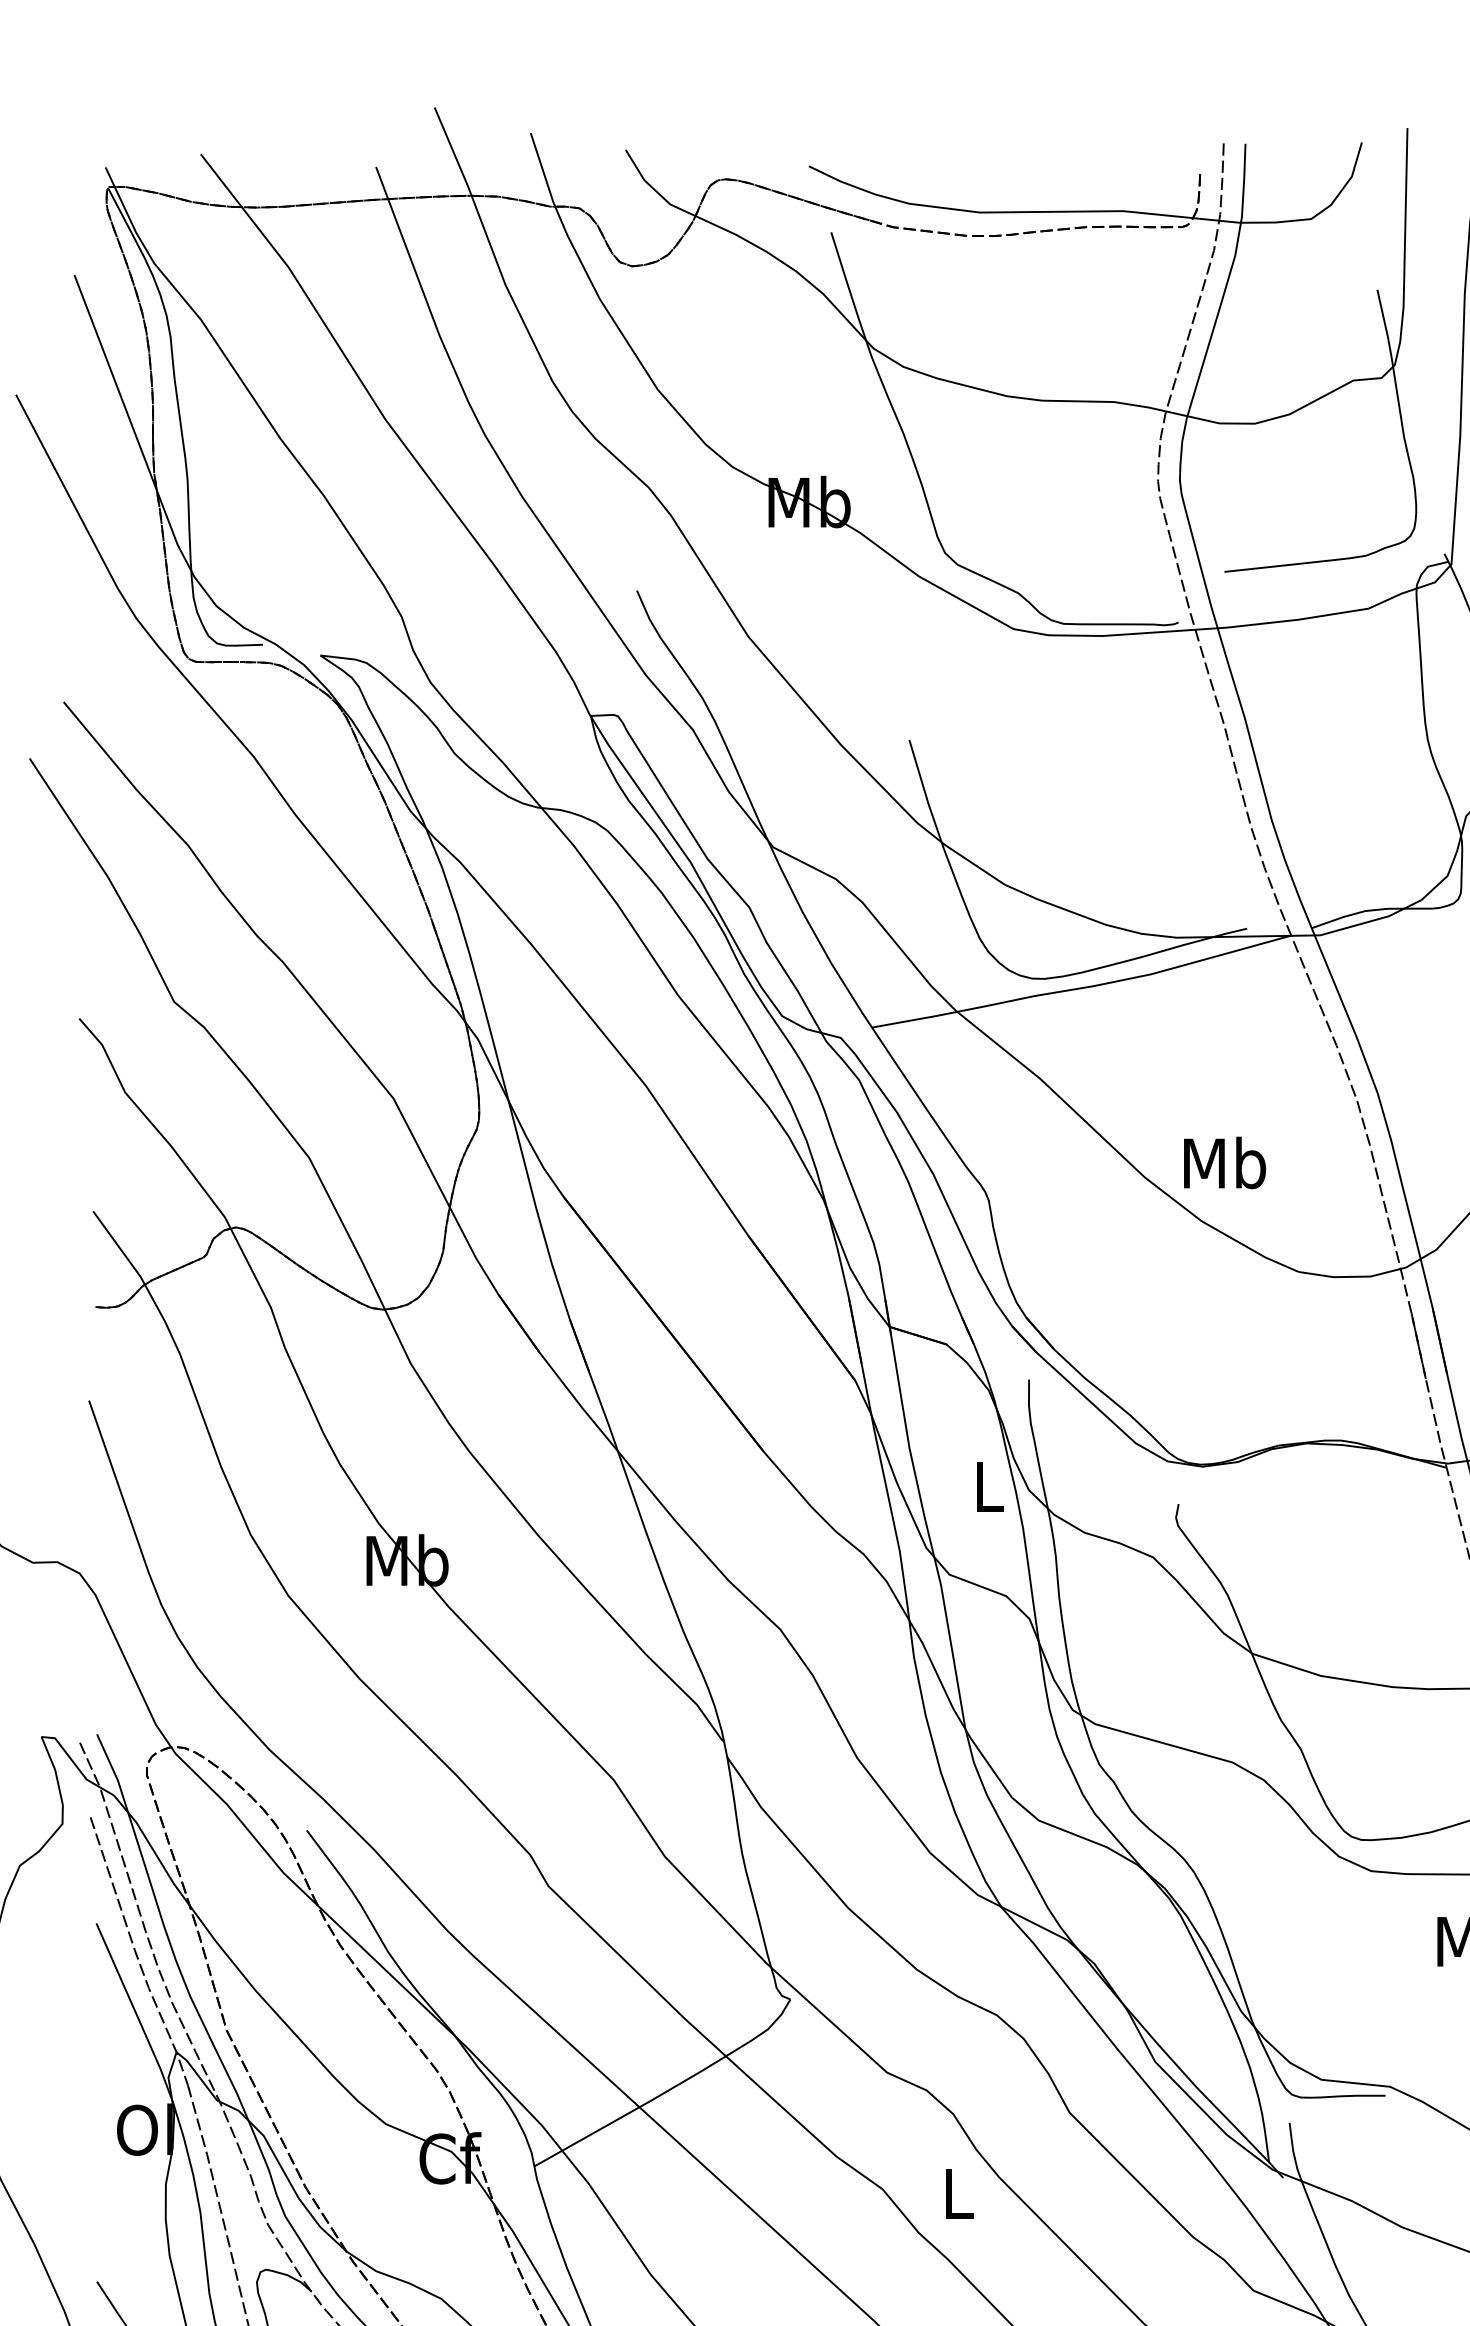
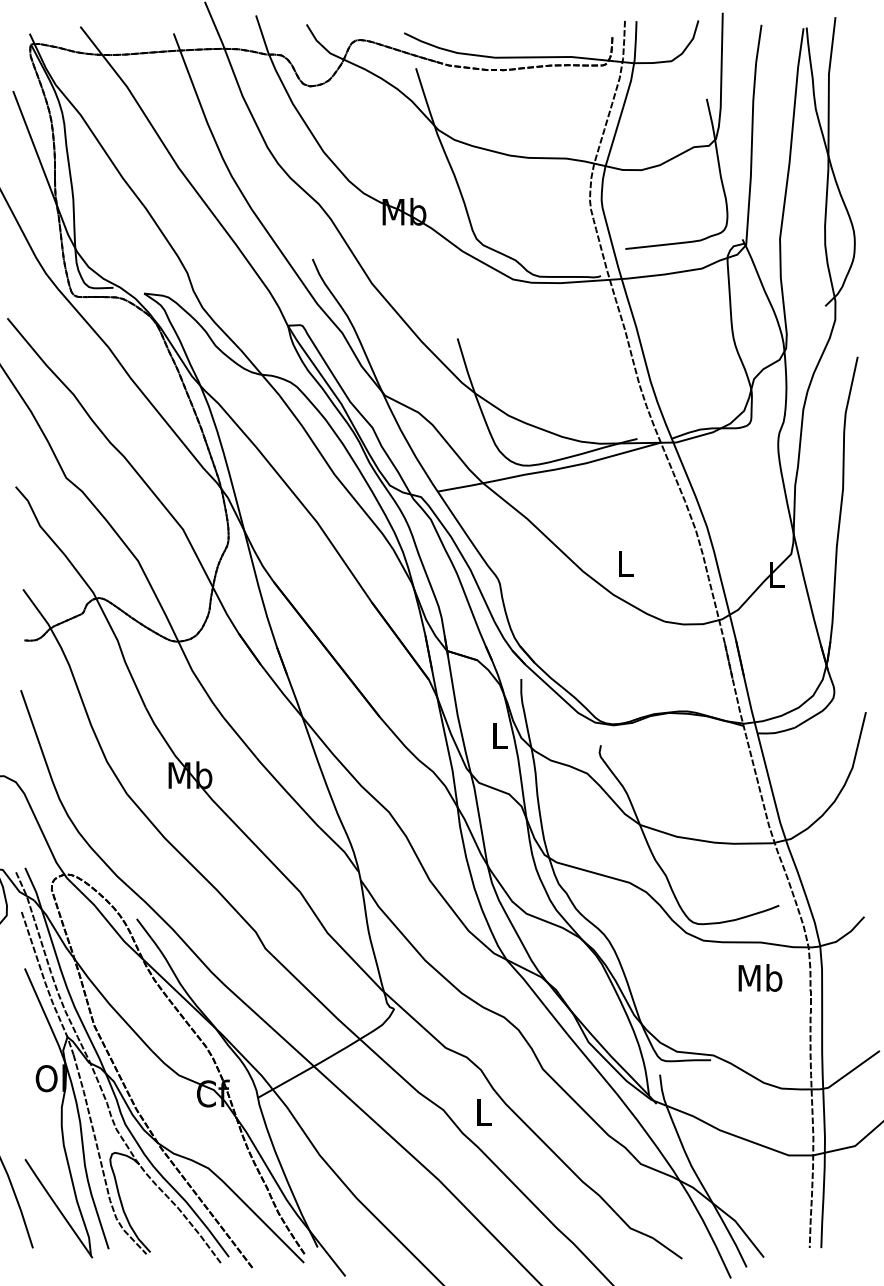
text: (1224, 1162) -> (625, 563), Mb -> L

